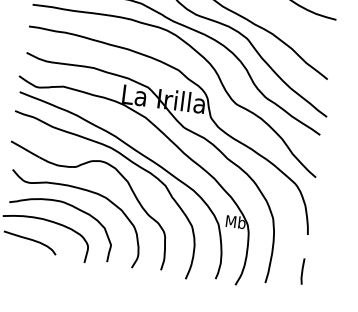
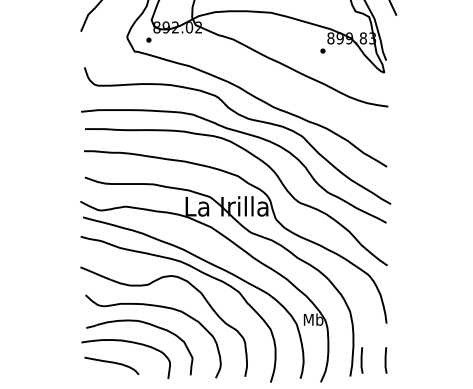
line: (278, 268) -> (361, 360), added

